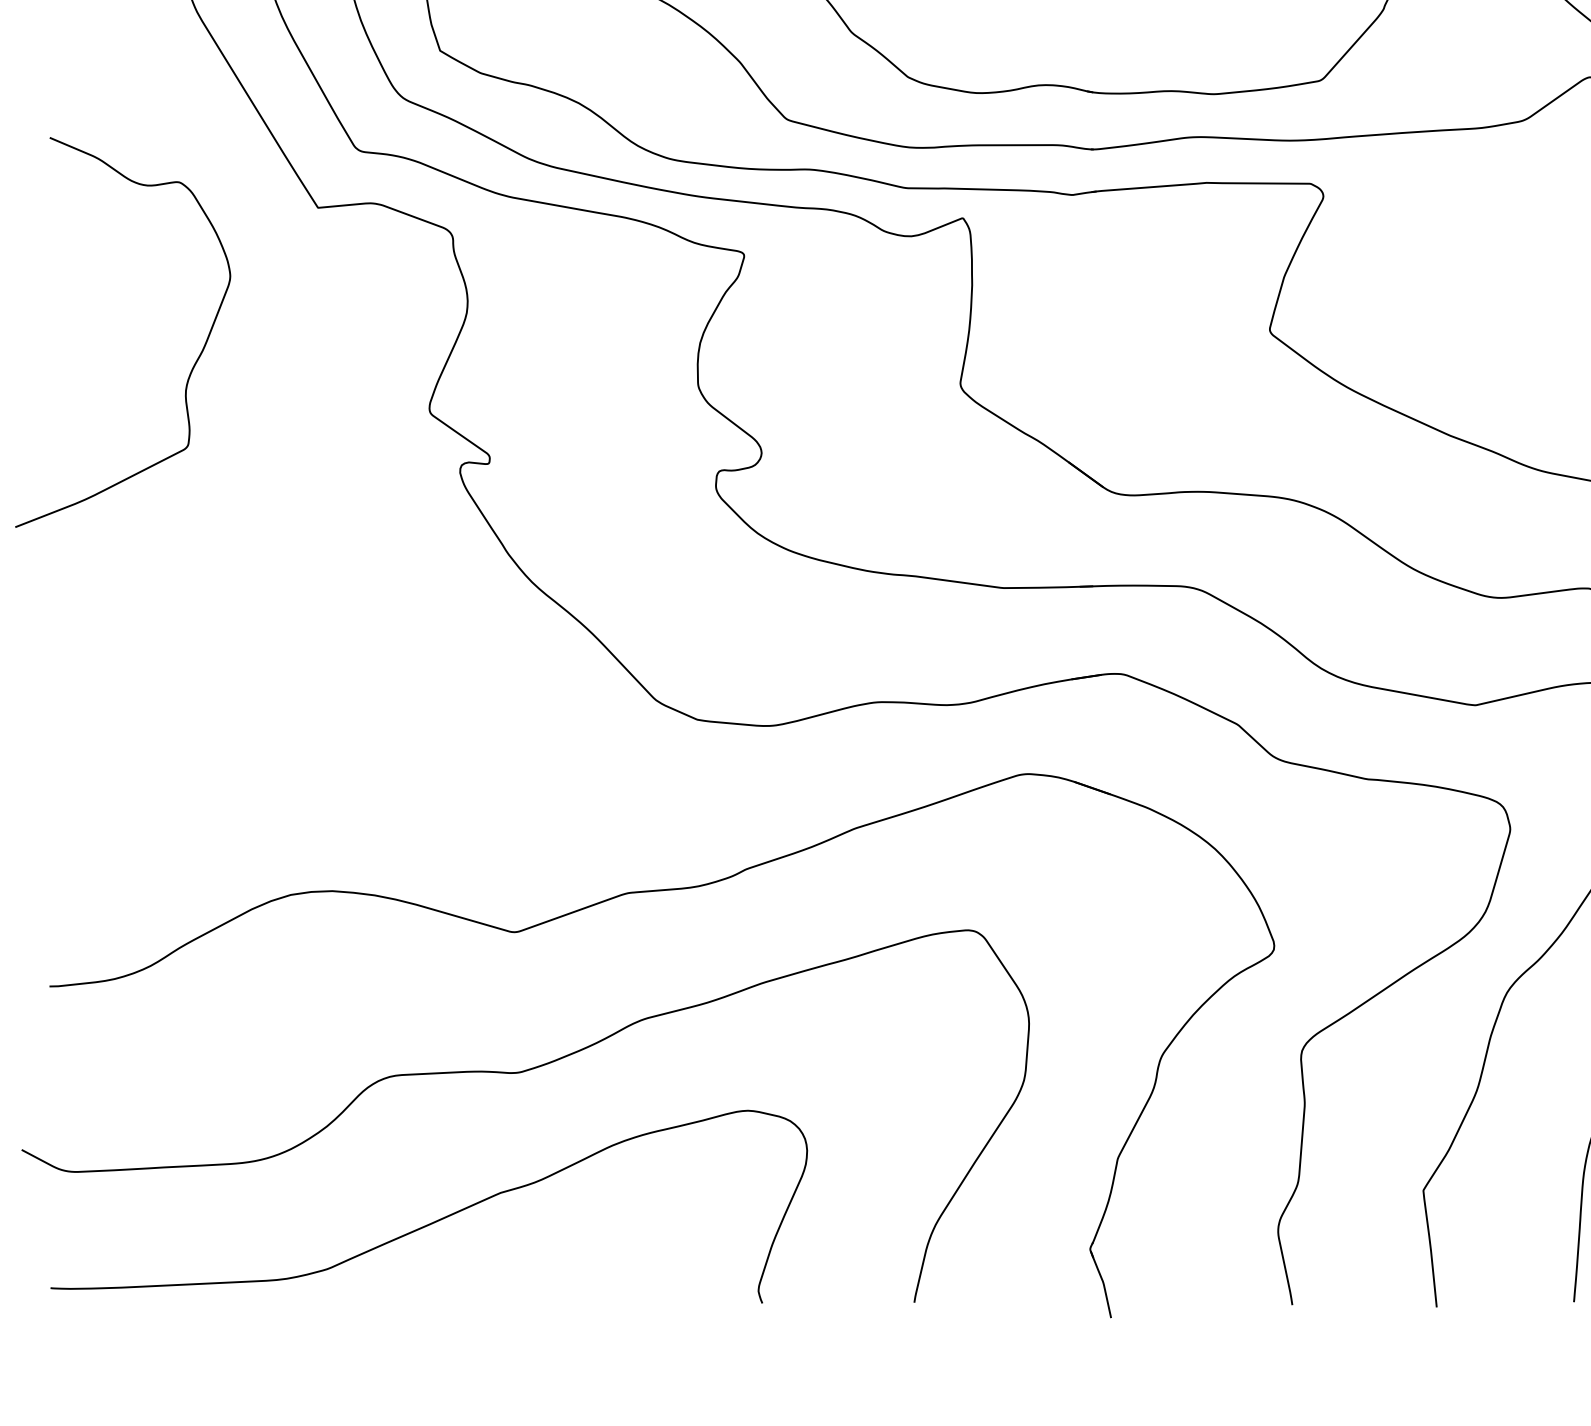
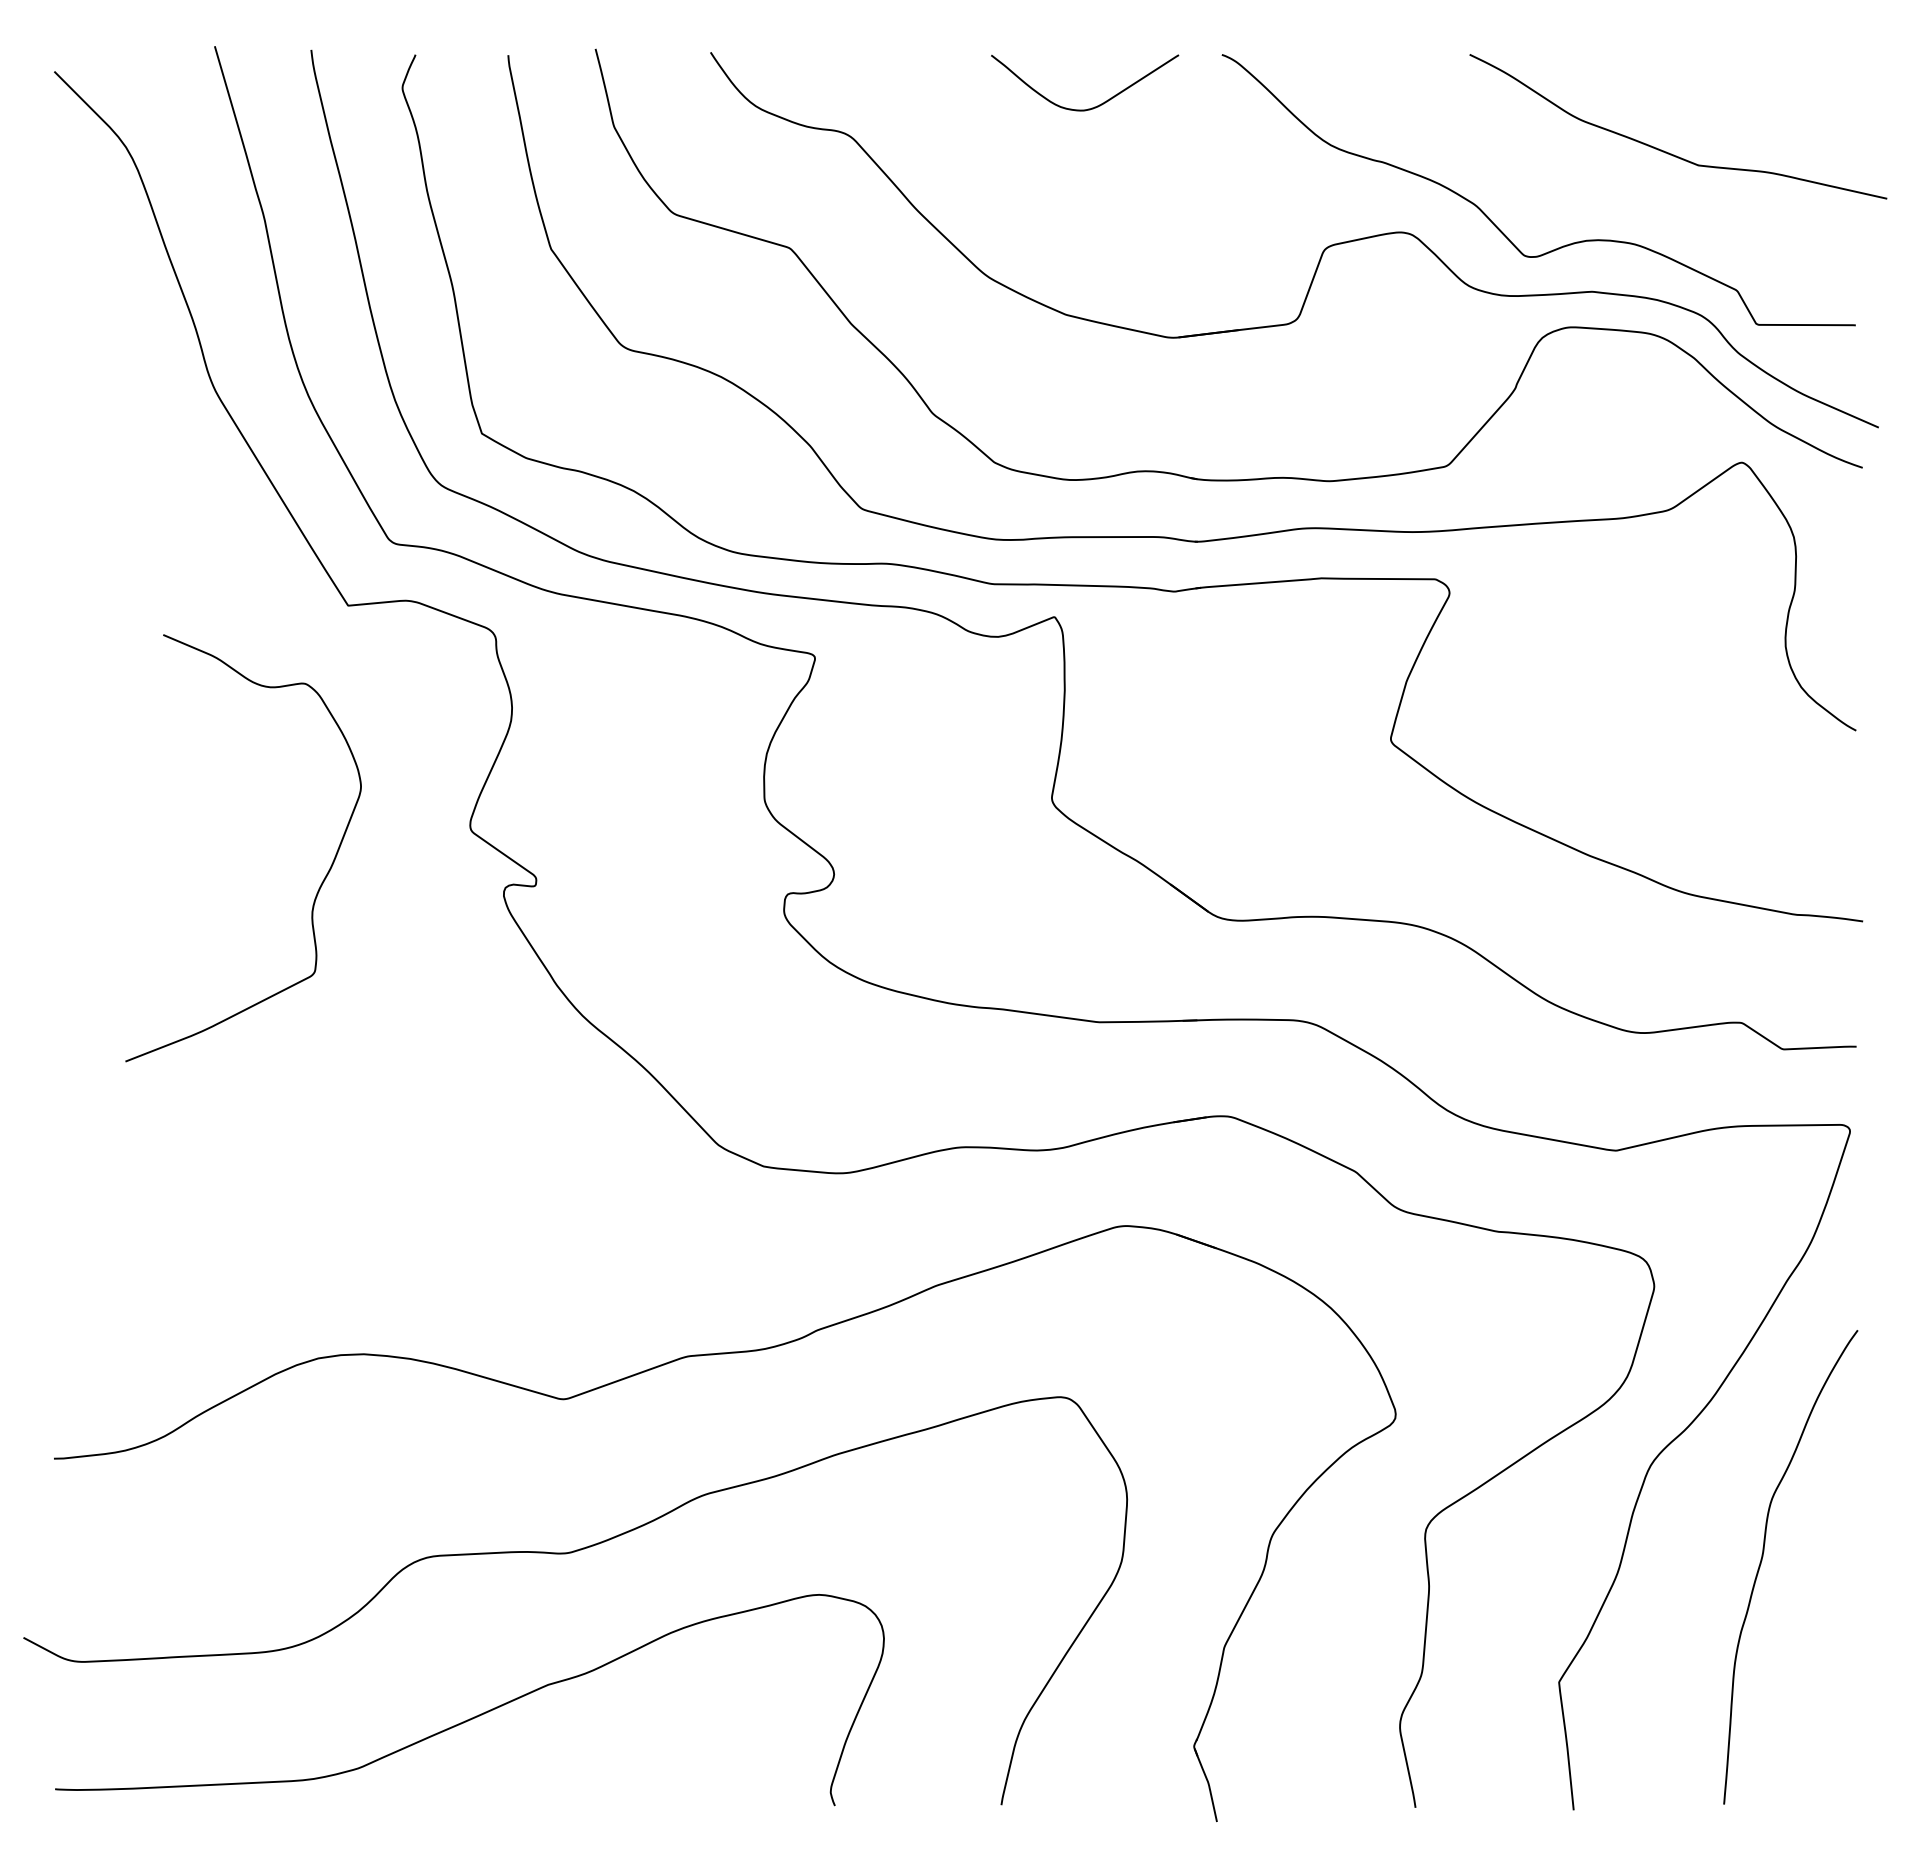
curve: (192, 367) -> (319, 886), moved

